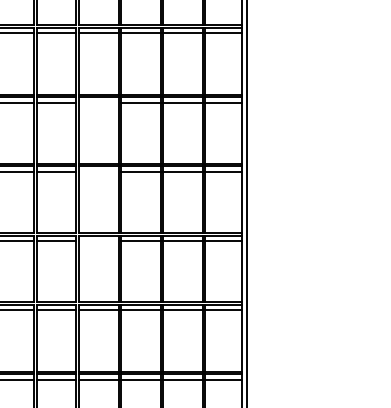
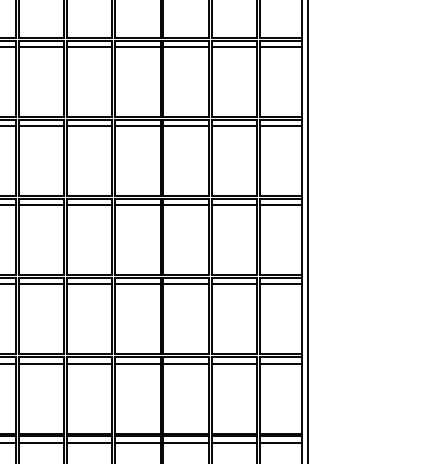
line: (98, 102) -> (137, 125), added
line: (98, 171) -> (137, 204), added
line: (98, 241) -> (137, 284), added

